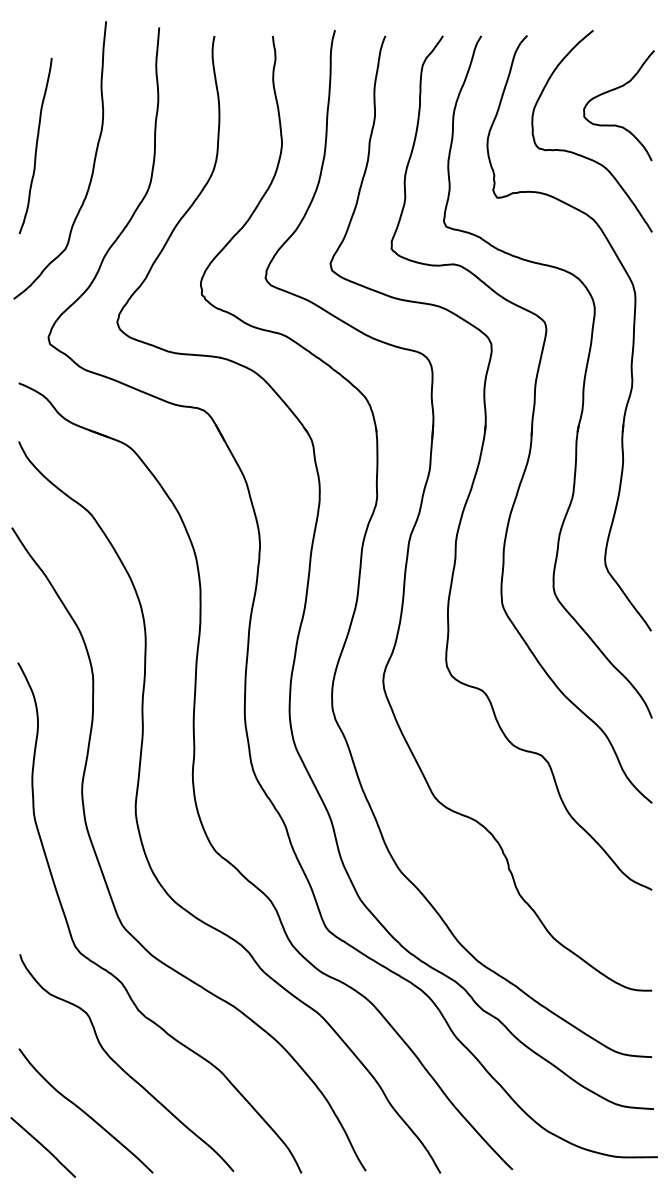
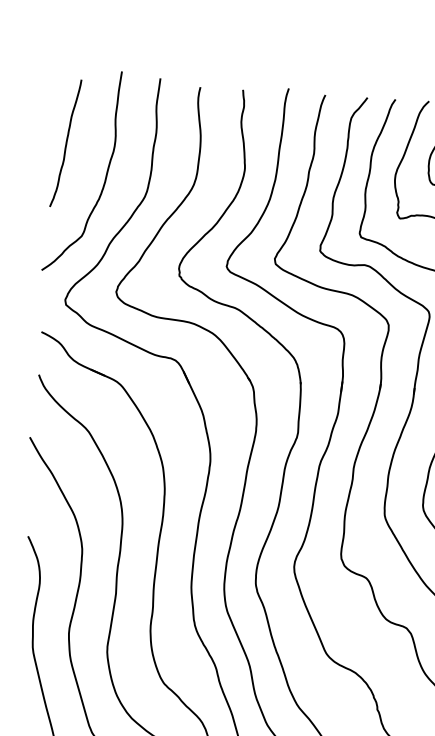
curve: (35, 146) -> (65, 143), moved

